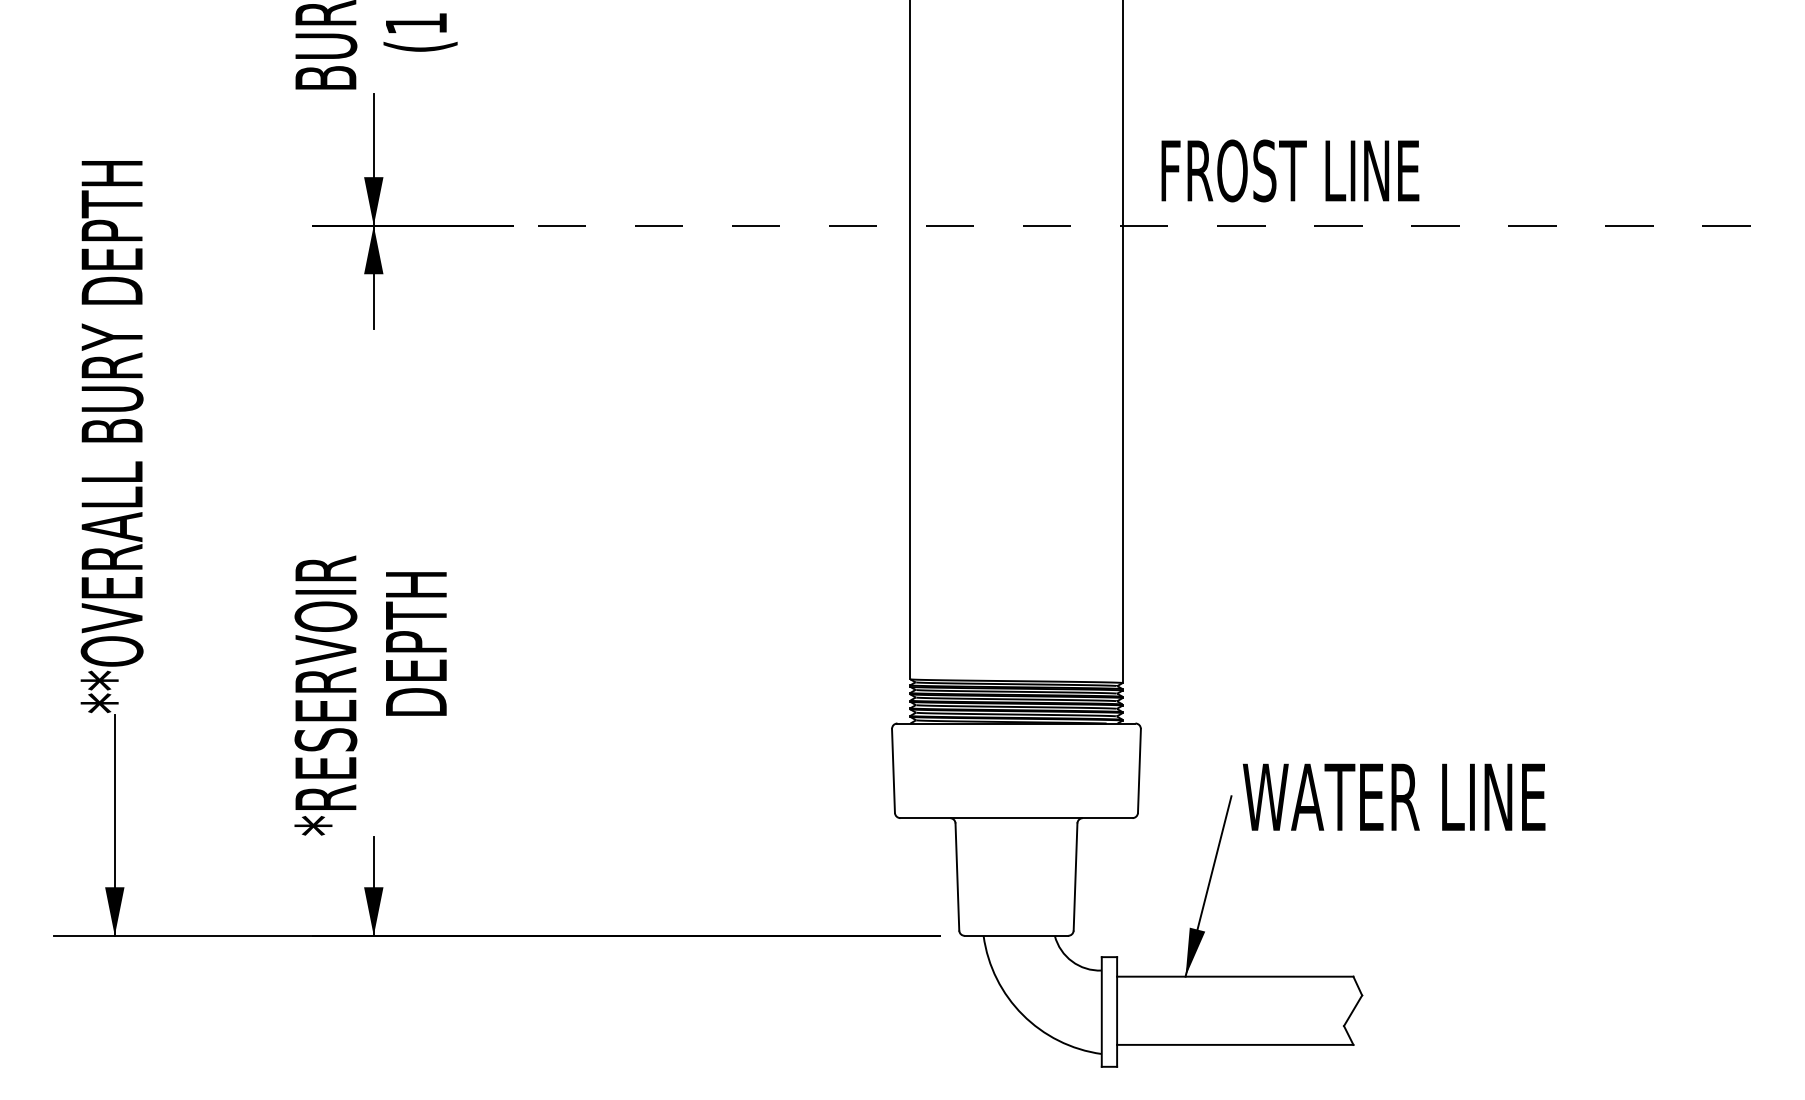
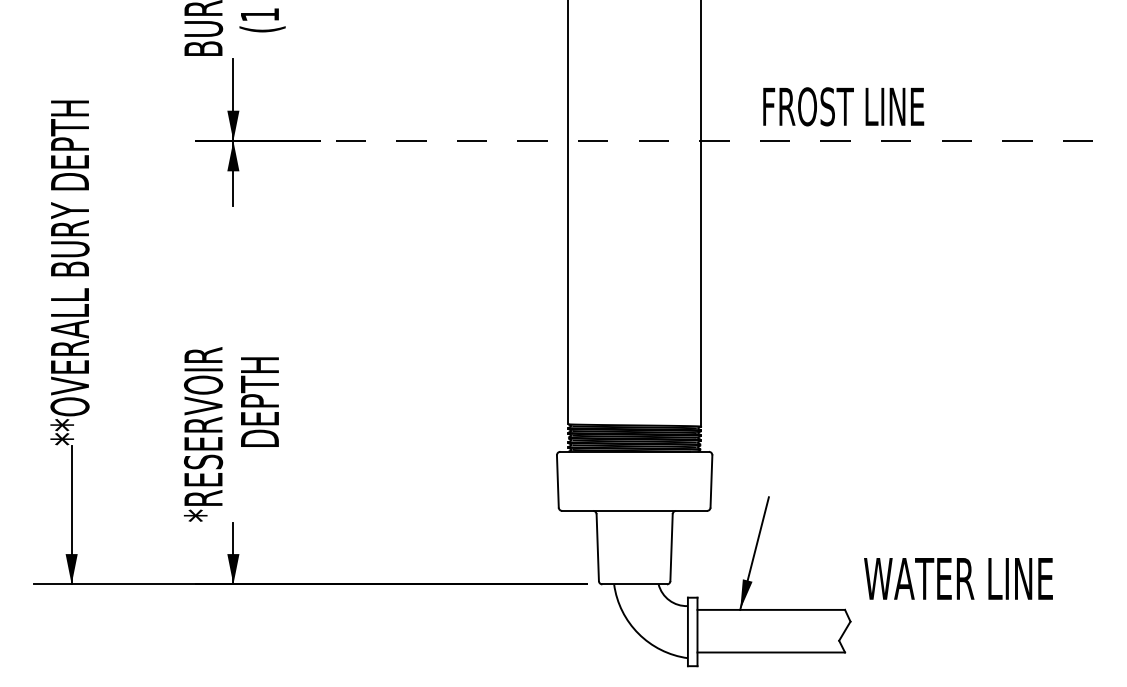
text: (1290, 170) -> (843, 106), moved
text: (1394, 796) -> (958, 578), moved

